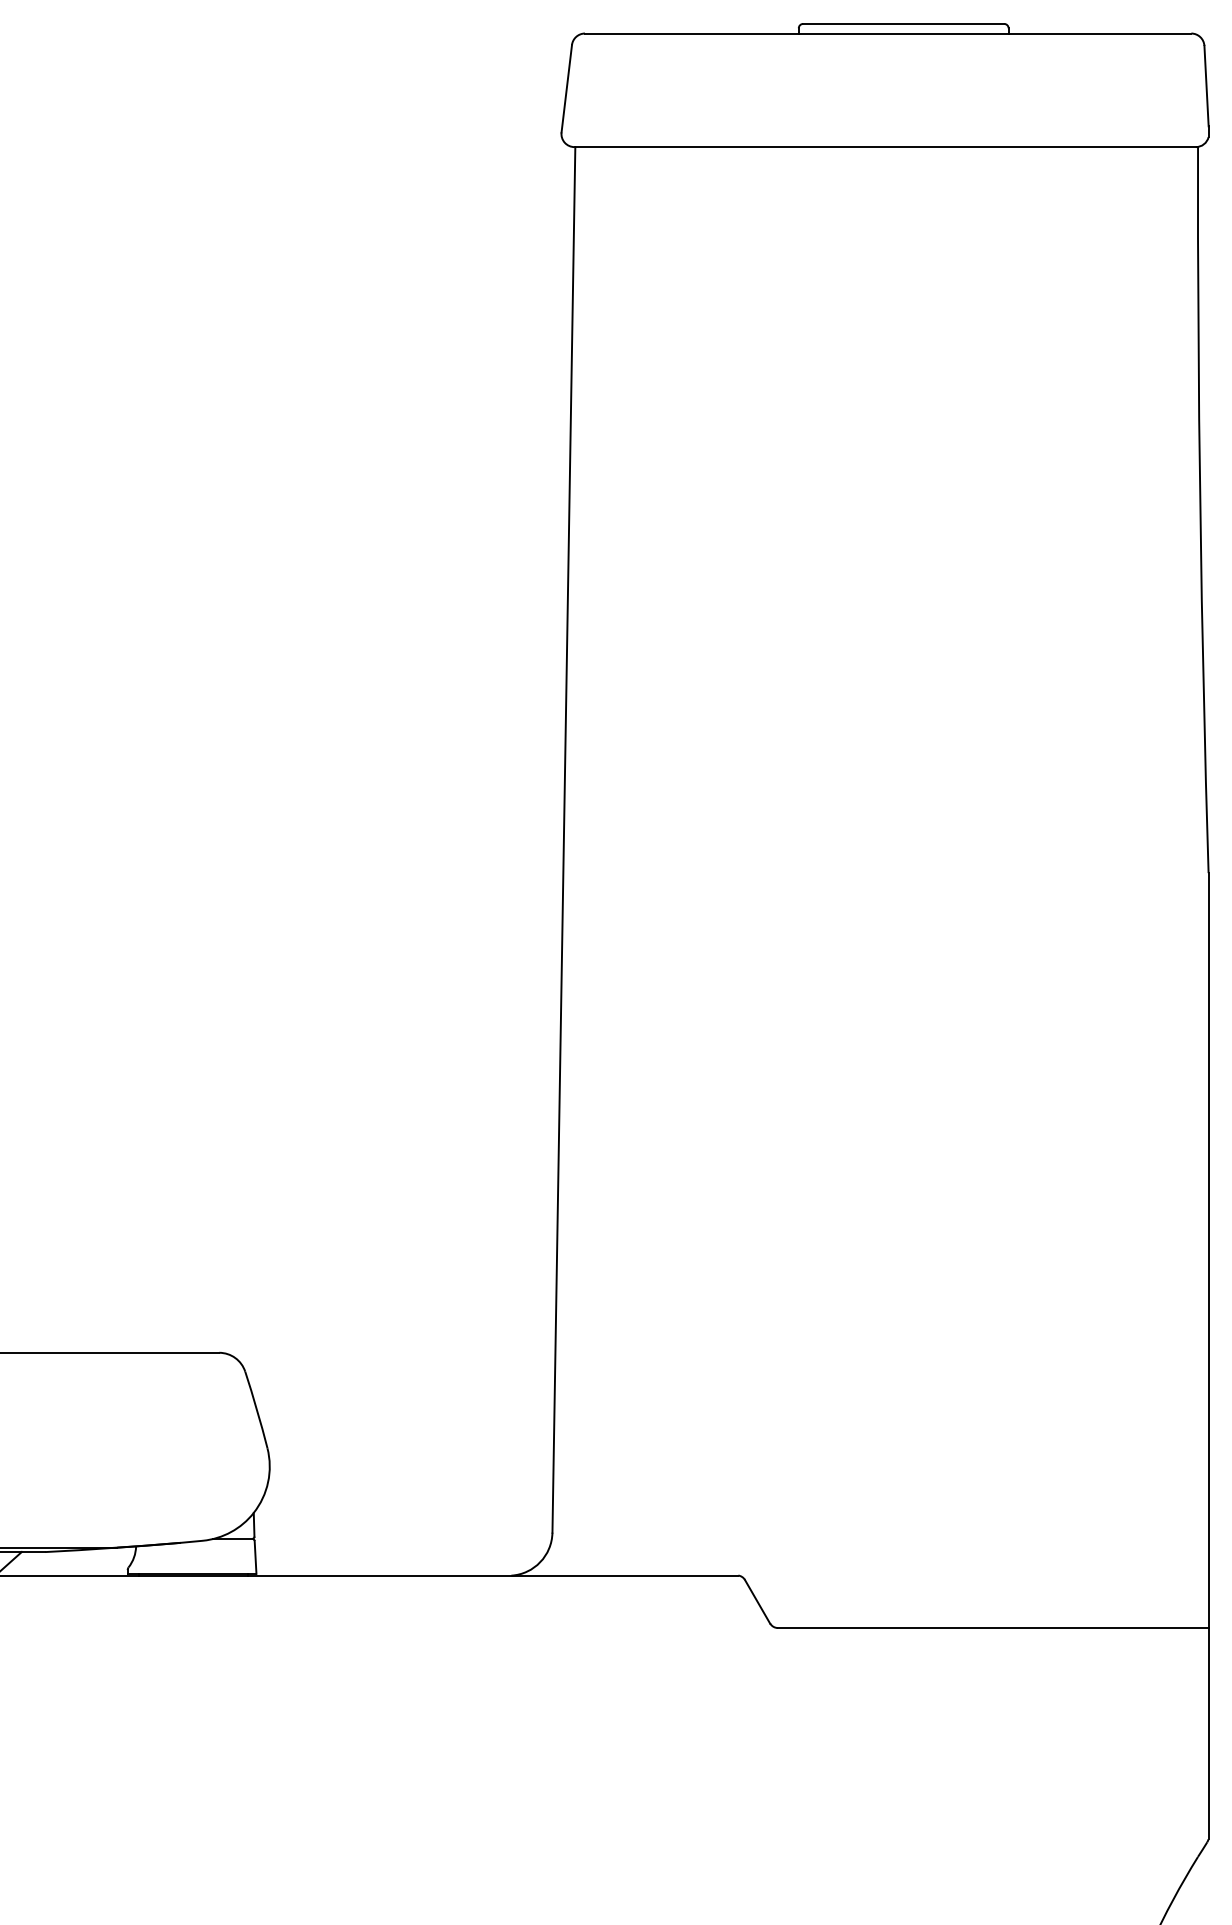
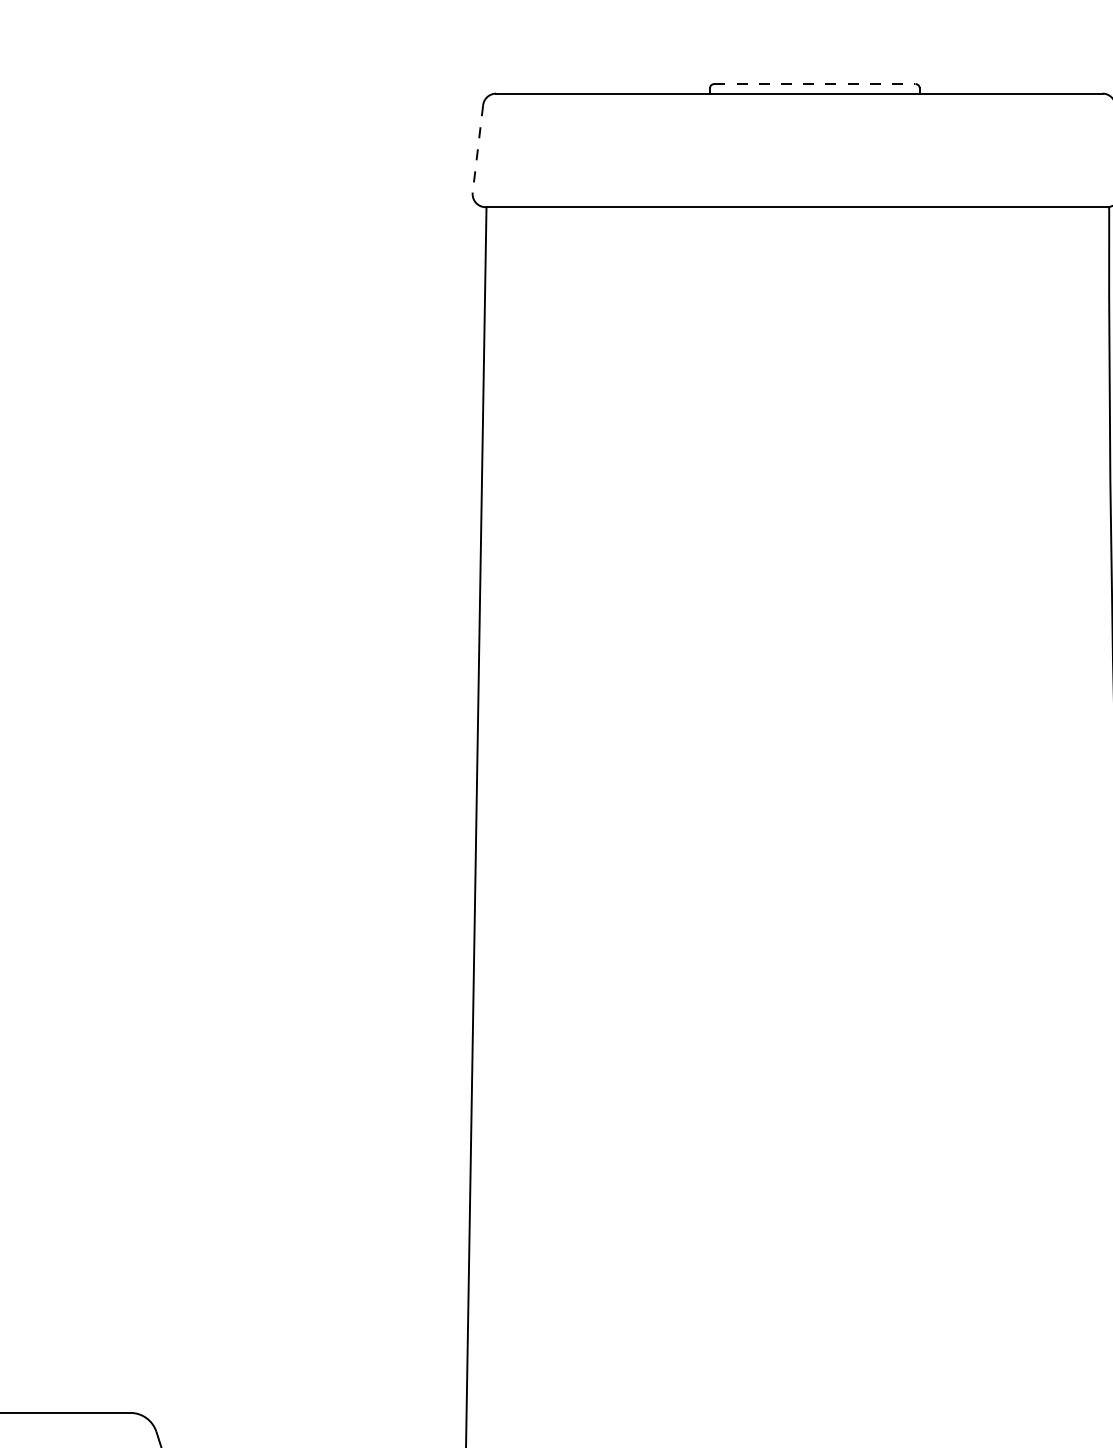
line: (903, 23) -> (814, 83), solid -> dashed
line: (566, 89) -> (477, 149), solid -> dashed

